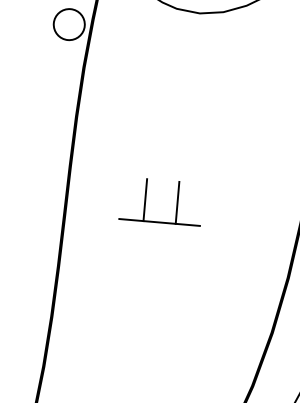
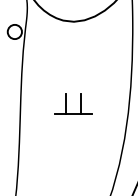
part: (145, 198) -> (66, 103), moved

